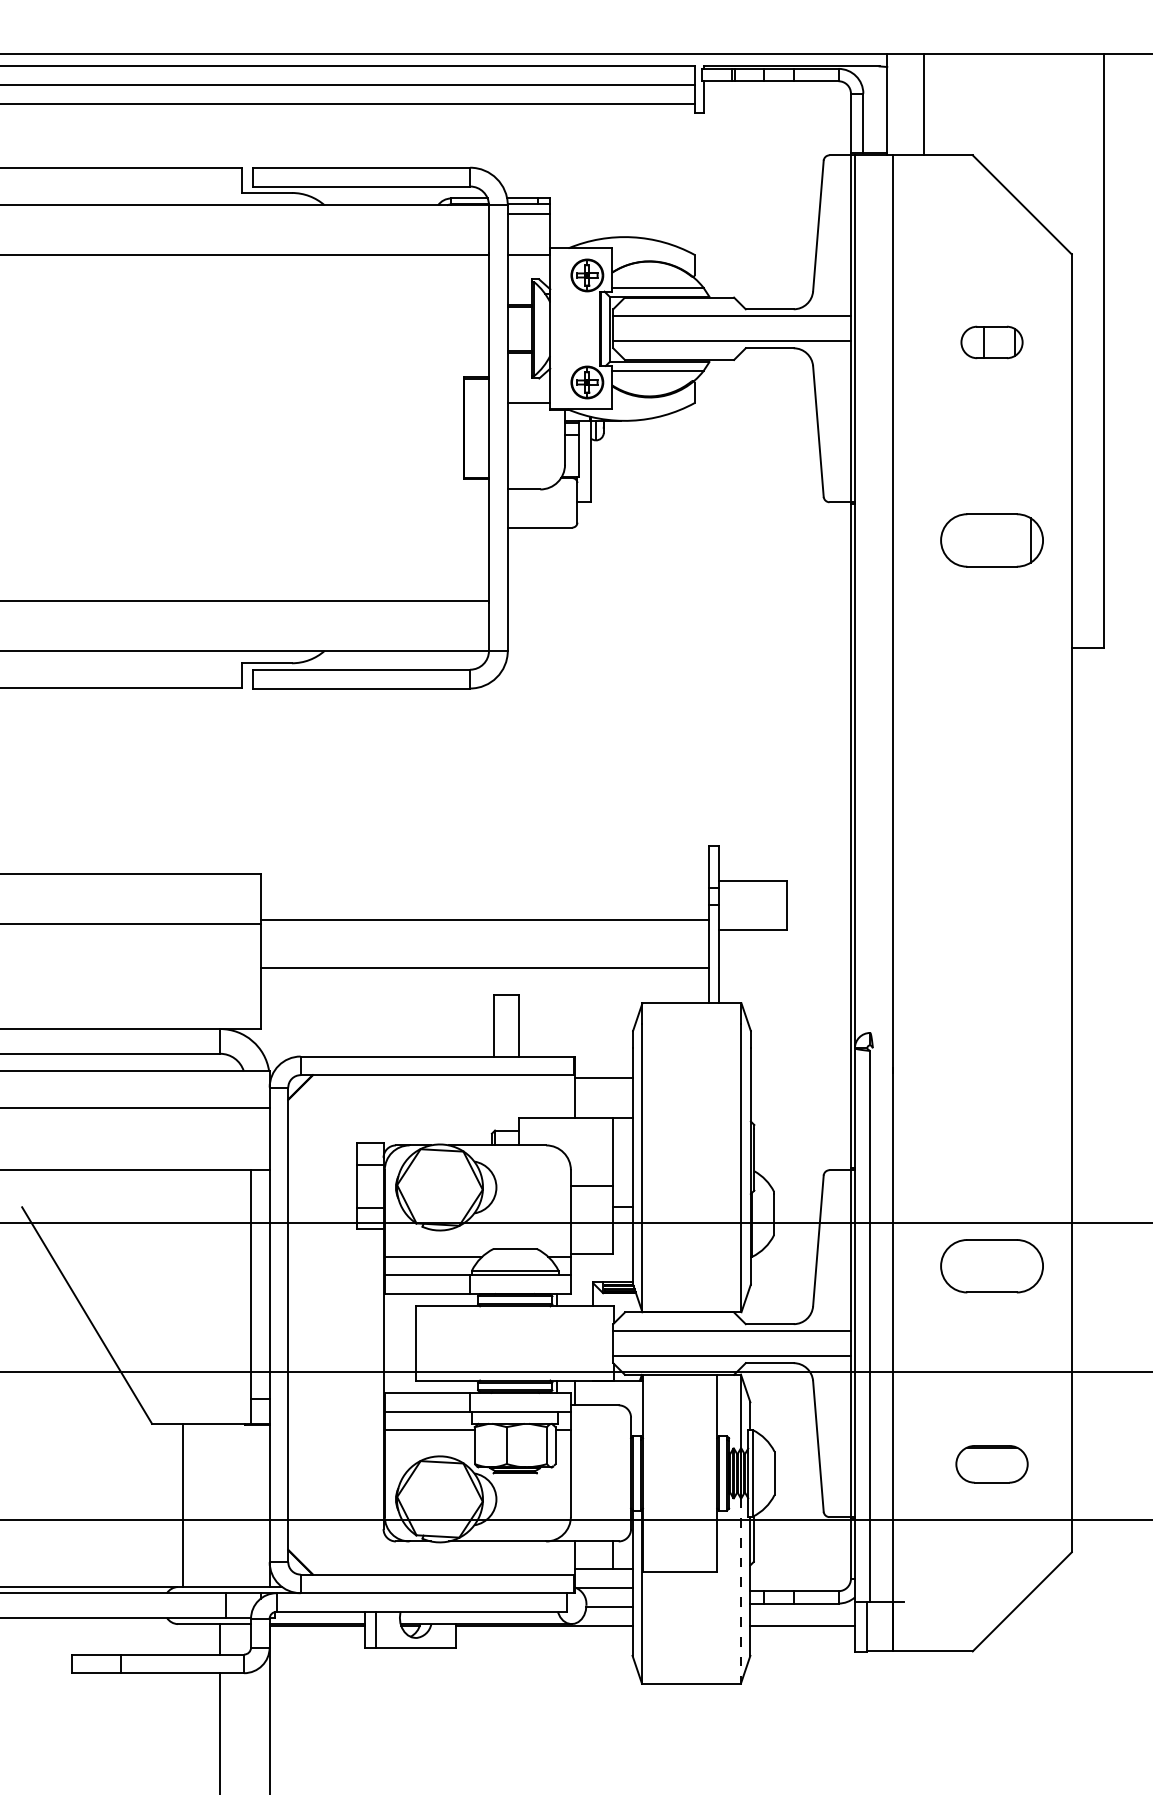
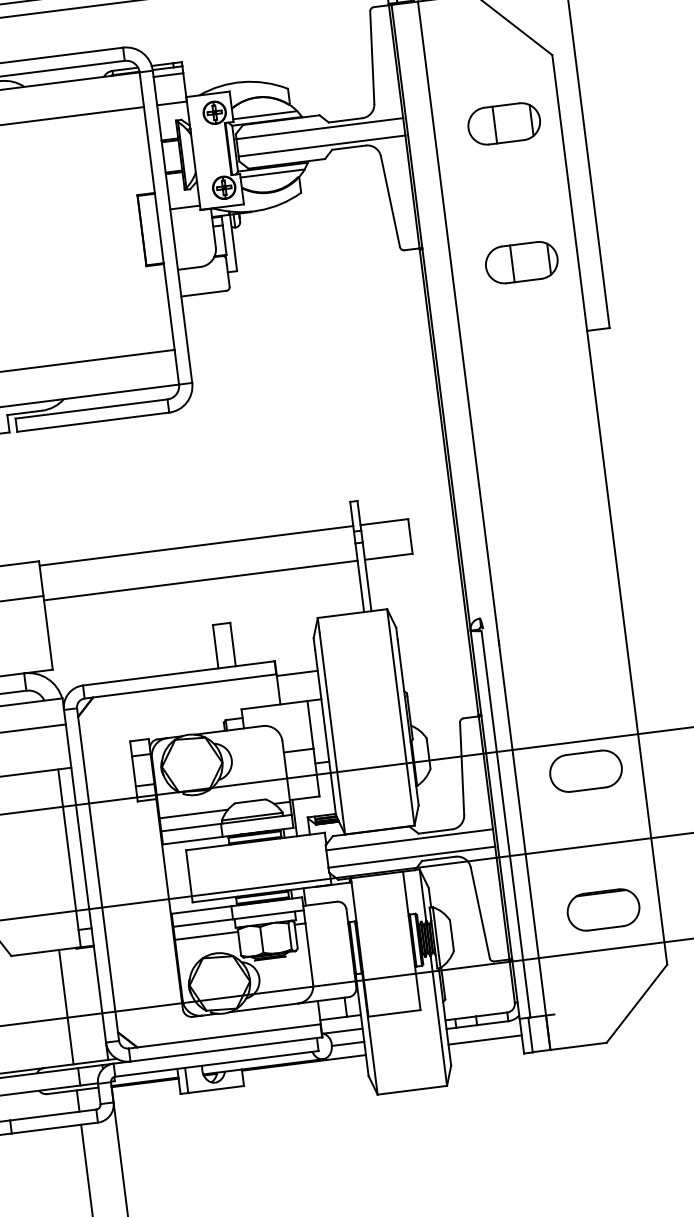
part: (991, 342) -> (503, 124), size x1.67
line: (978, 540) -> (512, 263), added
line: (484, 919) -> (196, 545), moved
line: (484, 968) -> (200, 580), moved
line: (574, 1280) -> (294, 818), added
part: (991, 1464) -> (603, 910), size x1.43
line: (183, 1505) -> (66, 1007), moved
line: (740, 1590) -> (438, 1020), dashed -> solid

